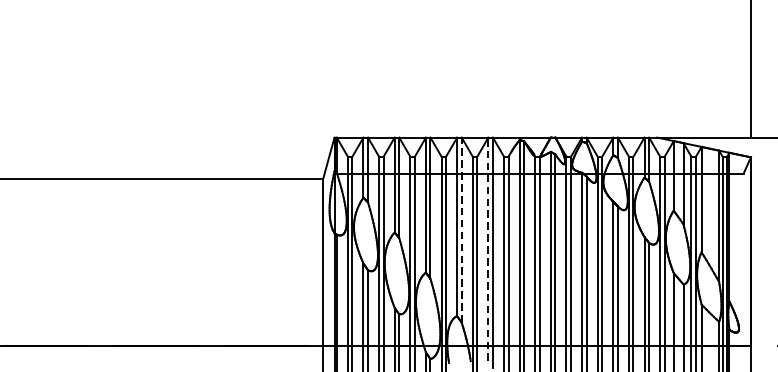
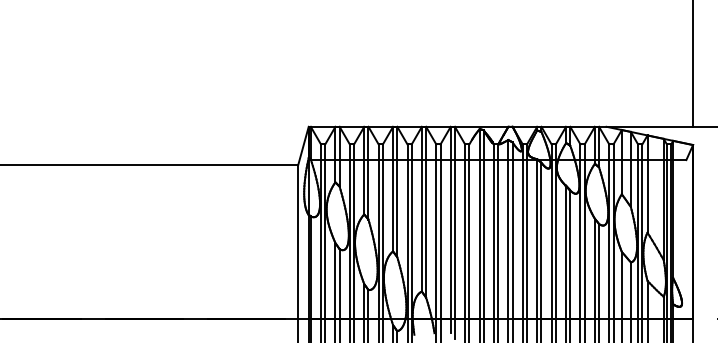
line: (462, 229) -> (426, 211), dashed -> solid
line: (488, 248) -> (450, 229), dashed -> solid

